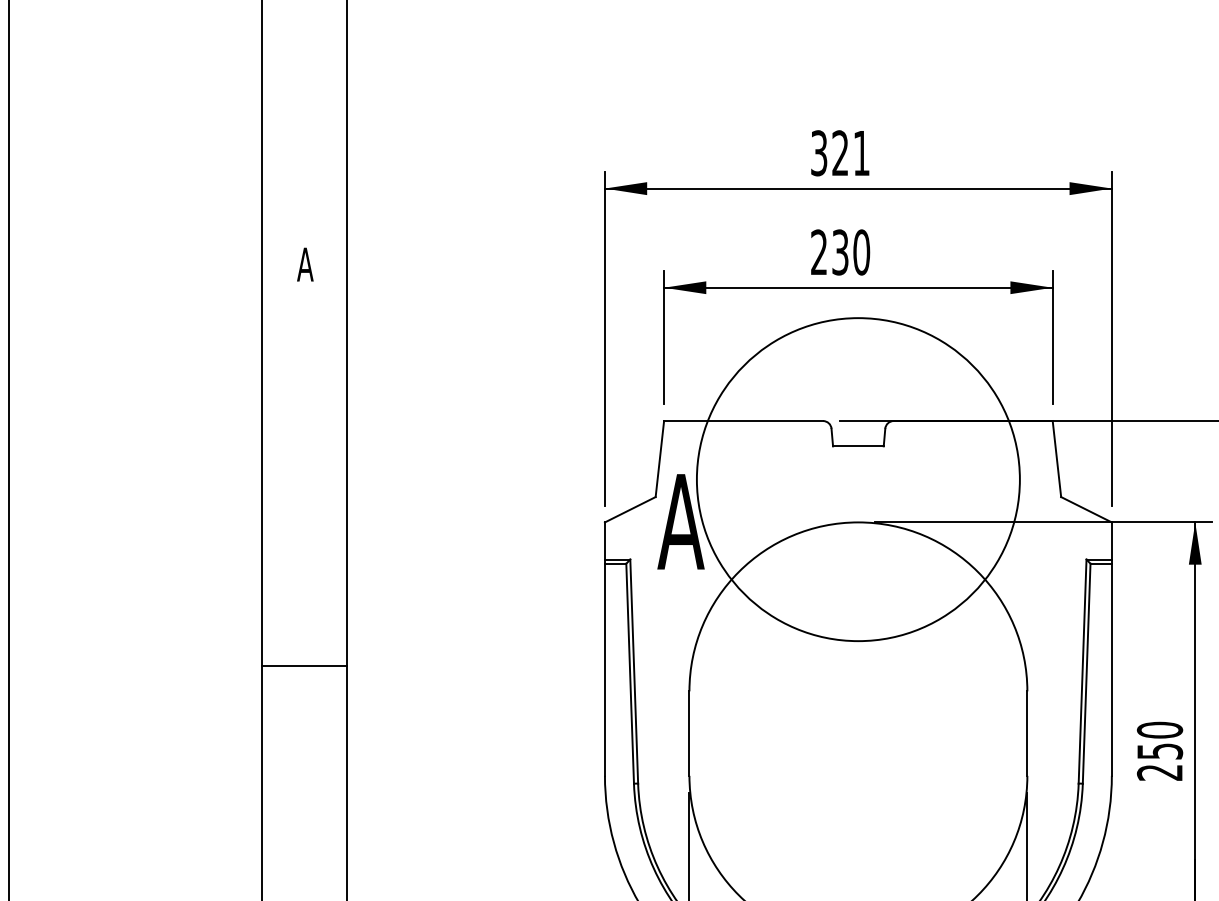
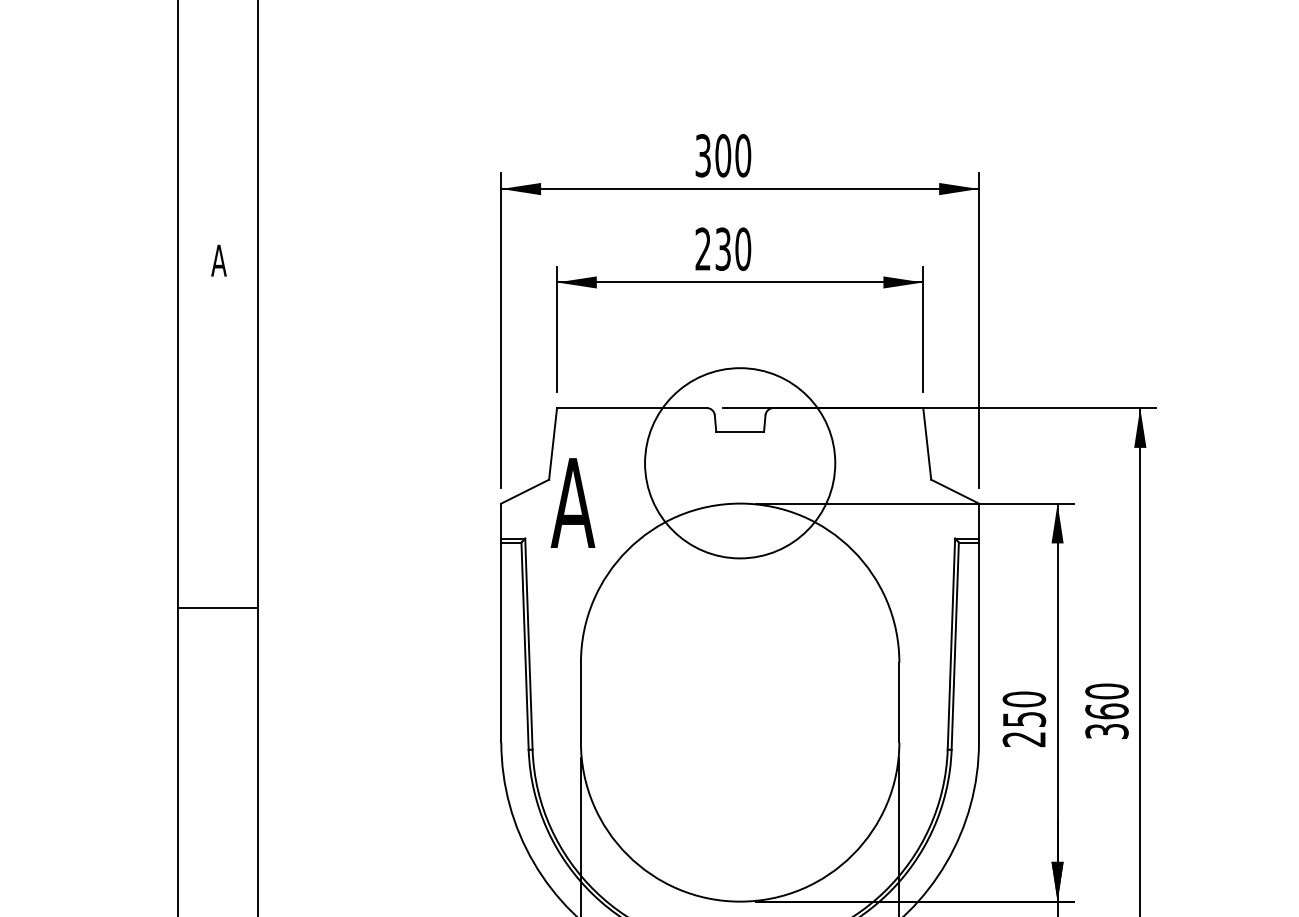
text: (851, 153) -> (733, 155), 321 -> 300
circle: (858, 479) -> (740, 463), size x0.62
line: (303, 665) -> (217, 607), moved

